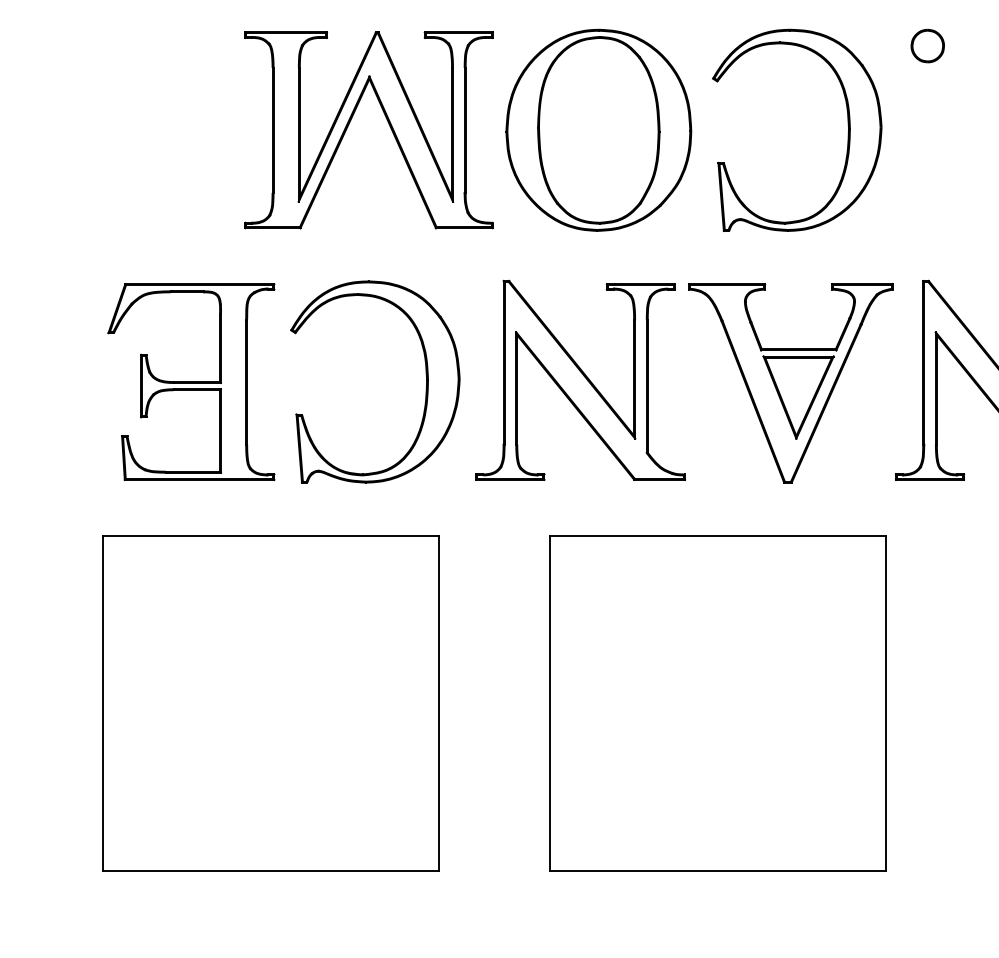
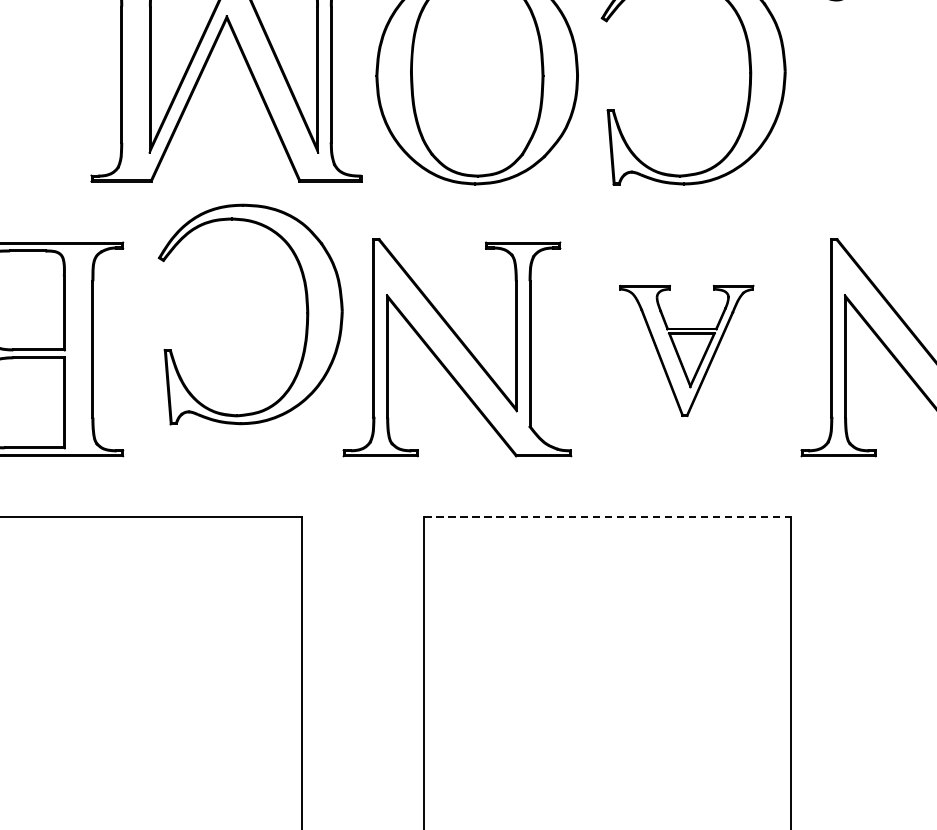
part: (425, 374) -> (305, 306), moved
part: (790, 383) -> (686, 351), size x0.6
line: (718, 535) -> (607, 516), solid -> dashed

